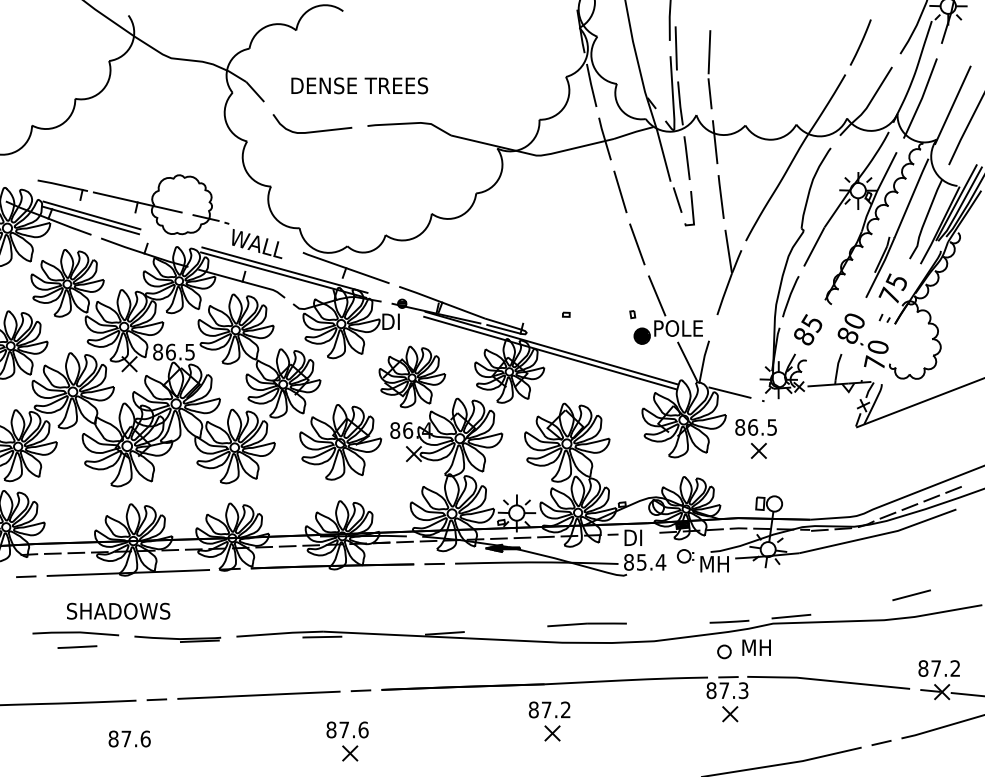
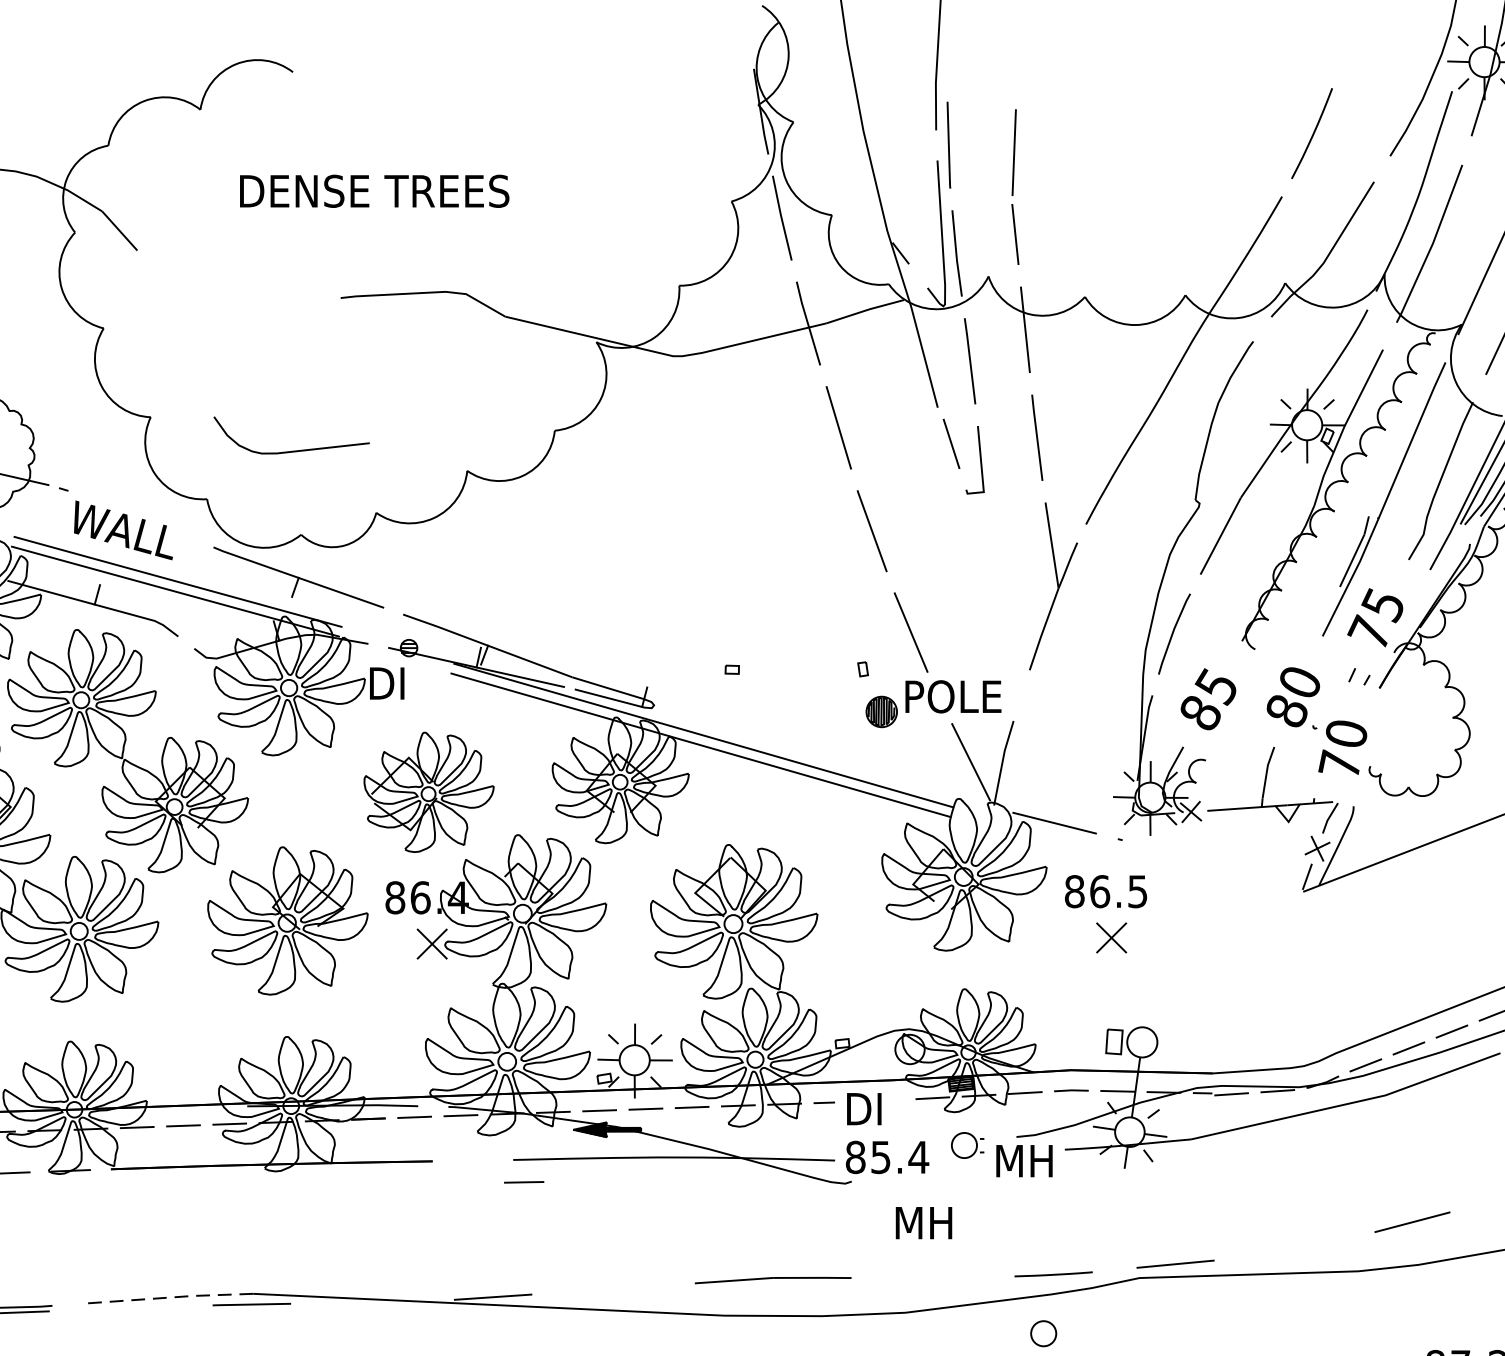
text: (359, 85) -> (374, 190), moved
curve: (315, 130) -> (297, 448), moved
line: (434, 564) -> (523, 1183), moved
line: (279, 633) -> (167, 1297), solid -> dashed
text: (756, 647) -> (923, 1222), moved

